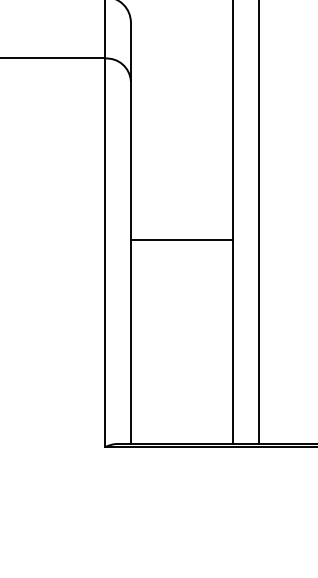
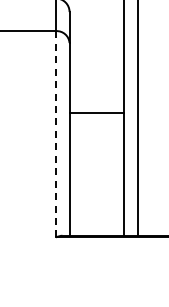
line: (181, 240) -> (96, 113), moved
line: (104, 251) -> (55, 133), solid -> dashed

